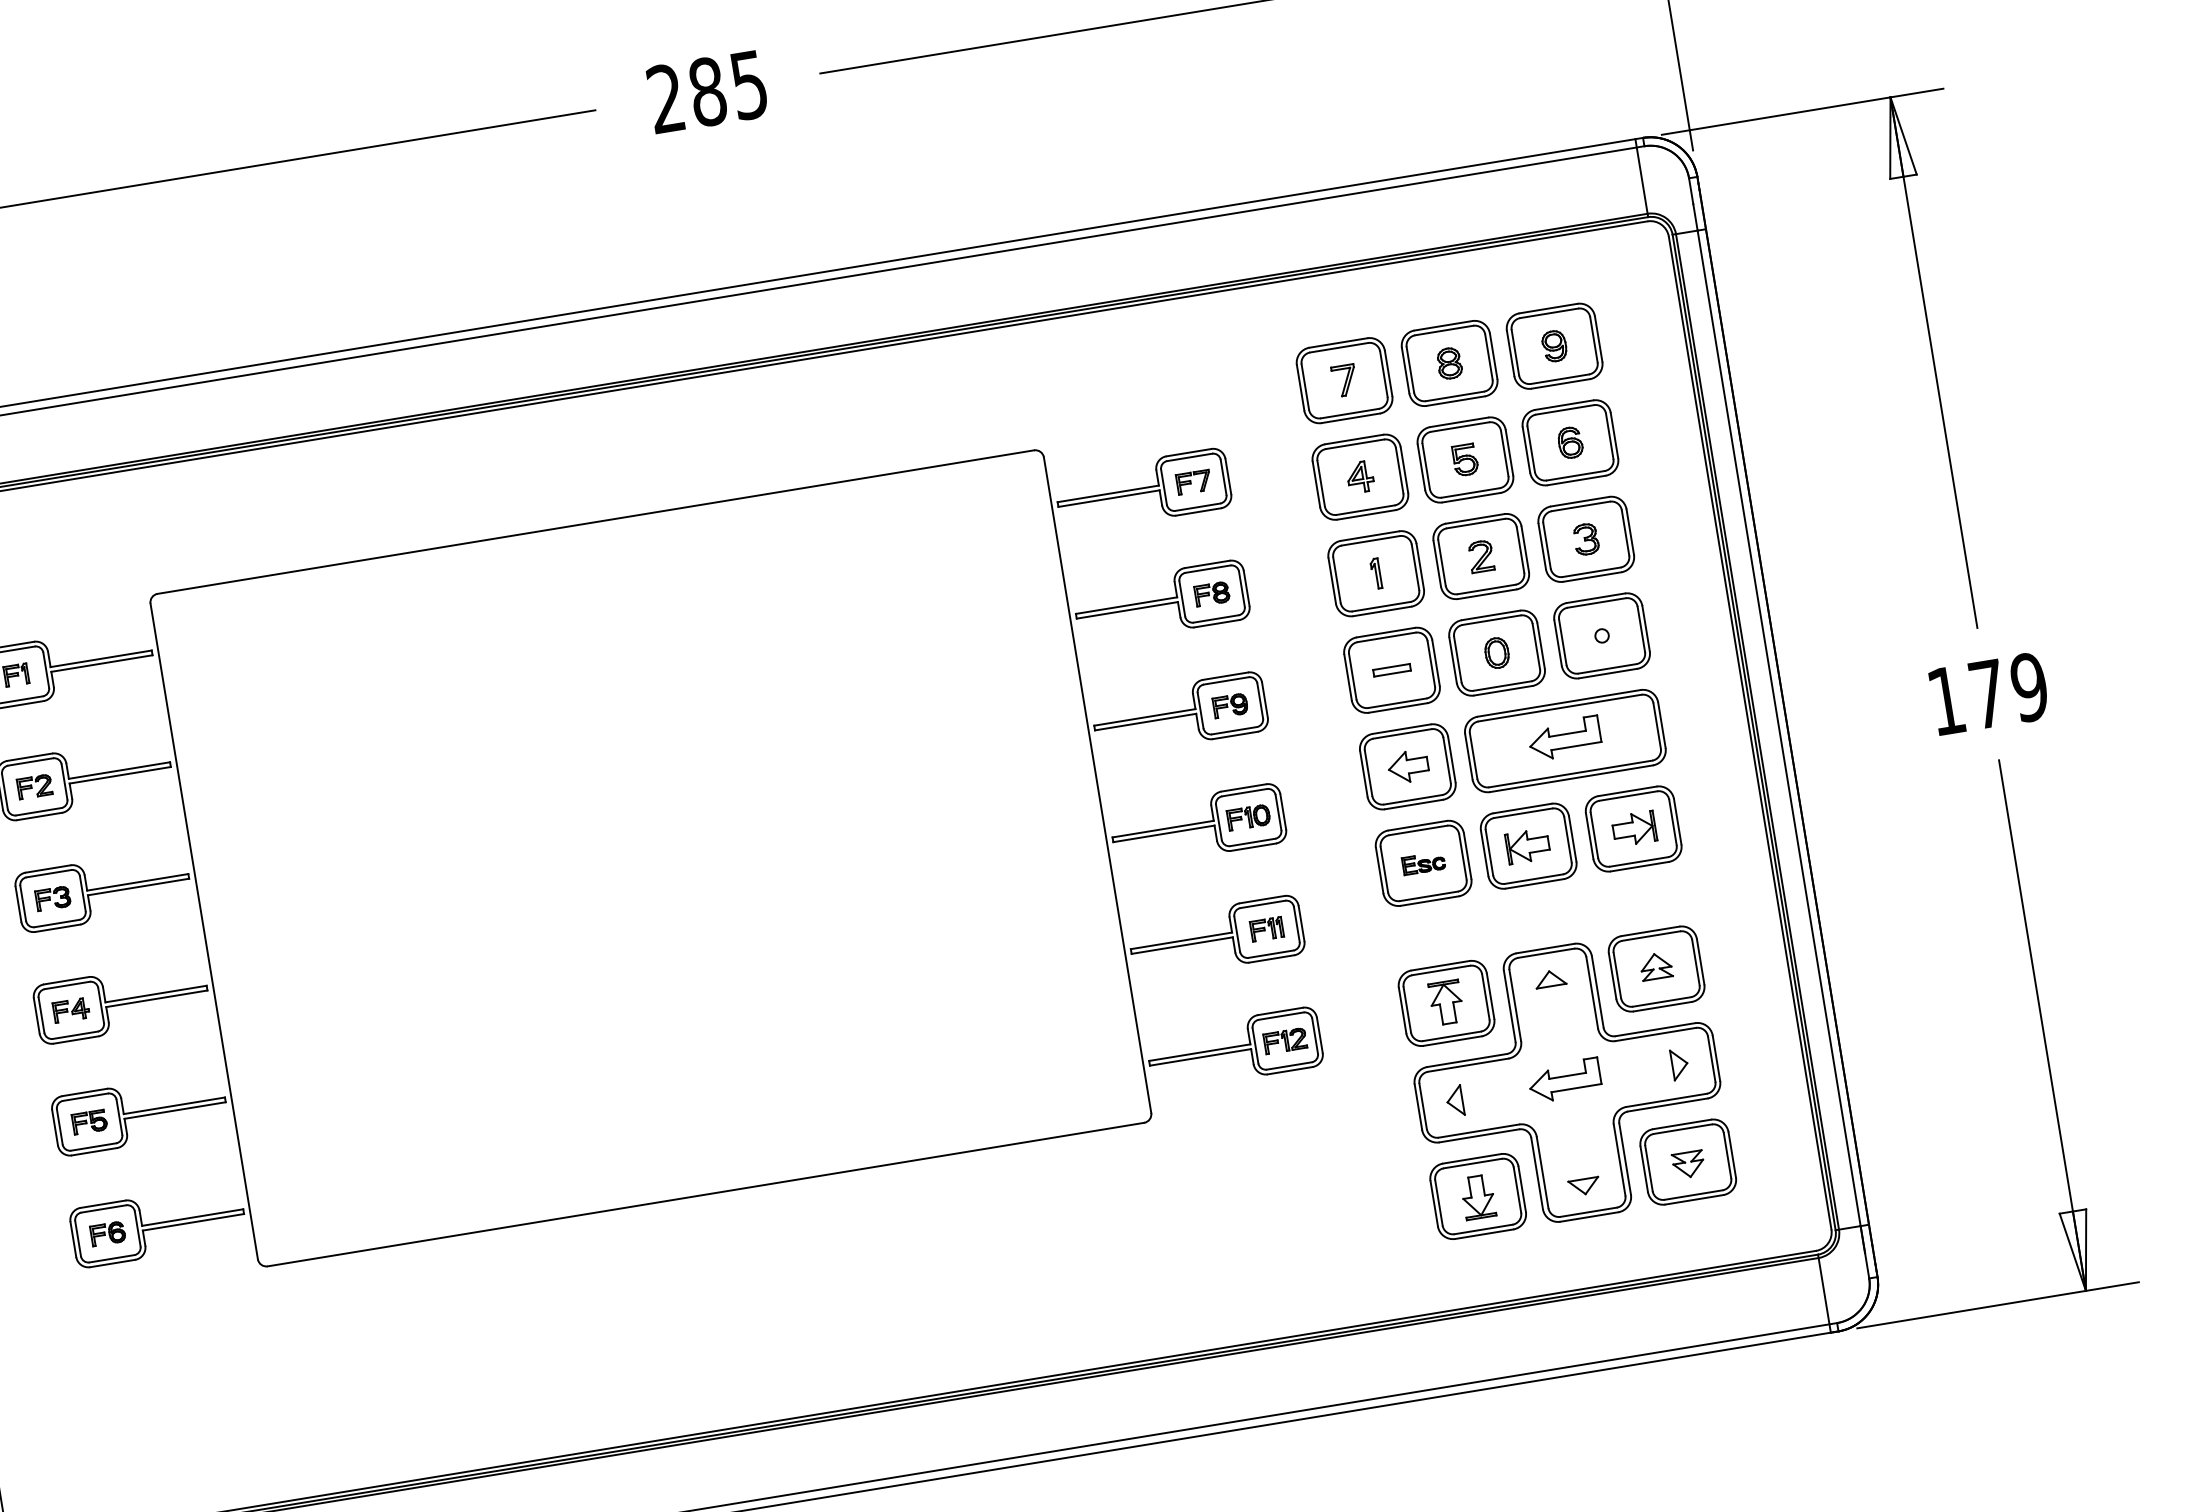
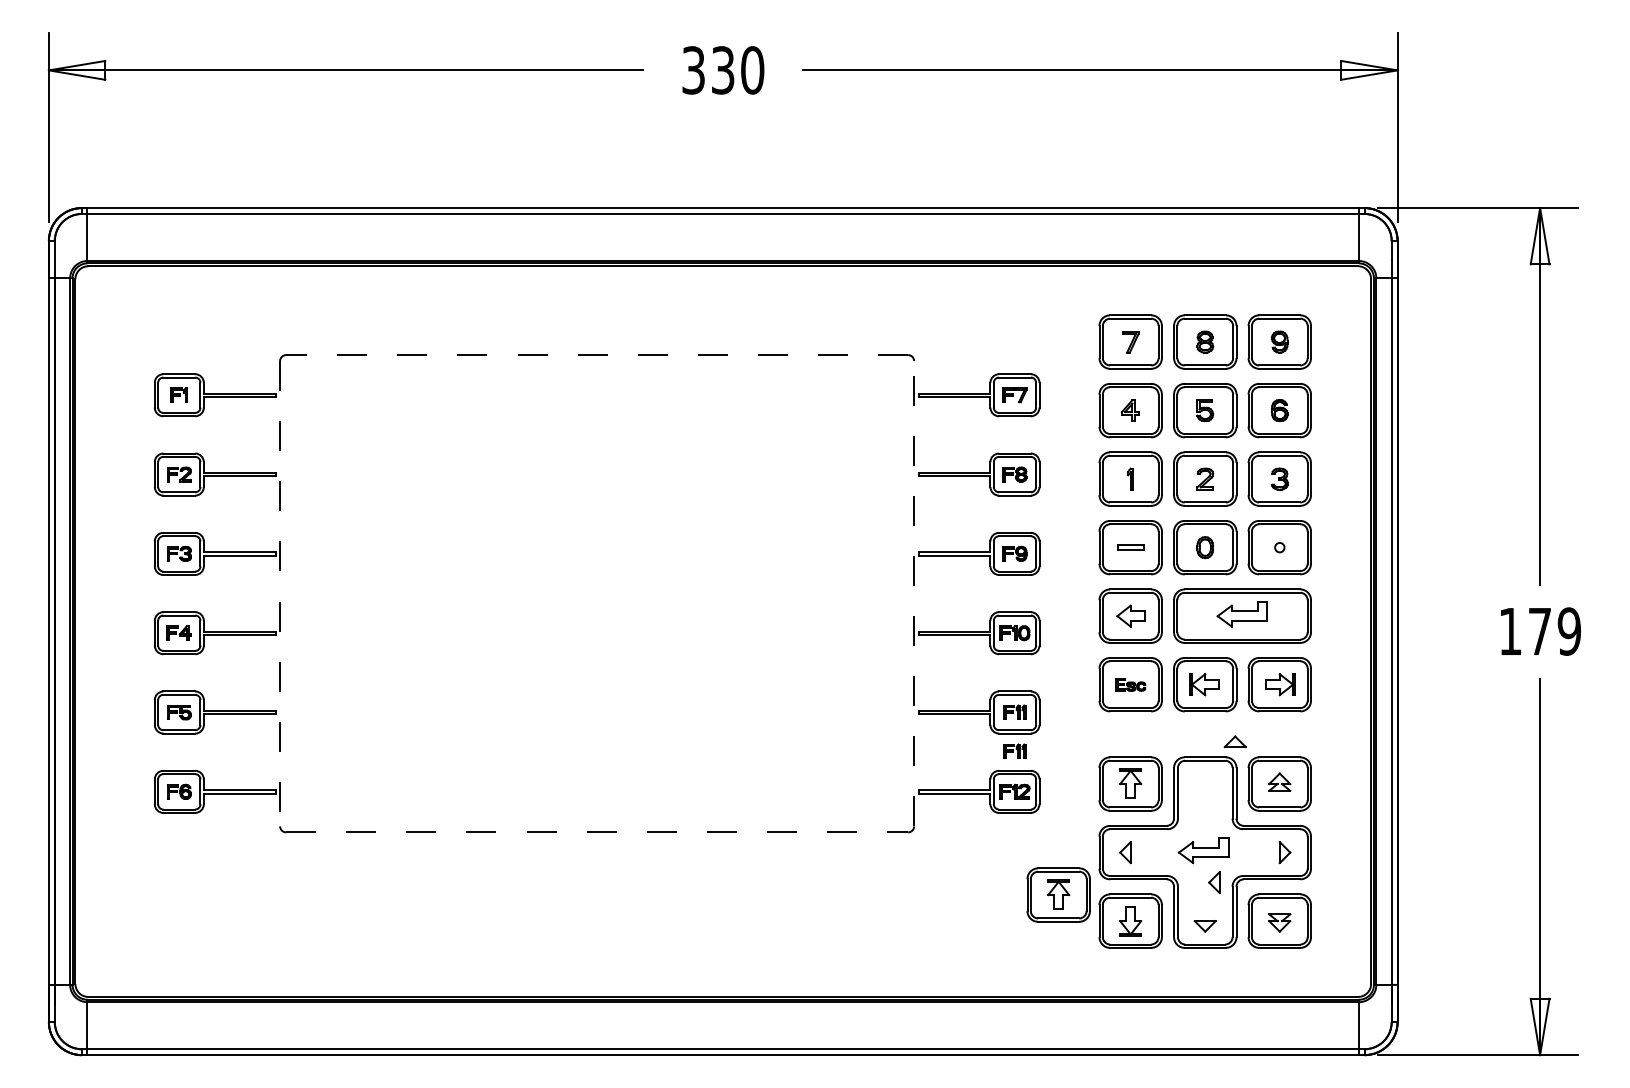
text: (708, 91) -> (723, 70), 285 -> 330
line: (595, 522) -> (596, 355), solid -> dashed
line: (1097, 784) -> (914, 593), solid -> dashed
line: (204, 931) -> (280, 593), solid -> dashed
part: (1549, 978) -> (1234, 741), moved
part: (1275, 982) -> (1014, 750), added
part: (1587, 1122) -> (1214, 882), added
part: (1370, 1175) -> (1058, 894), added
line: (706, 1194) -> (597, 832), solid -> dashed

